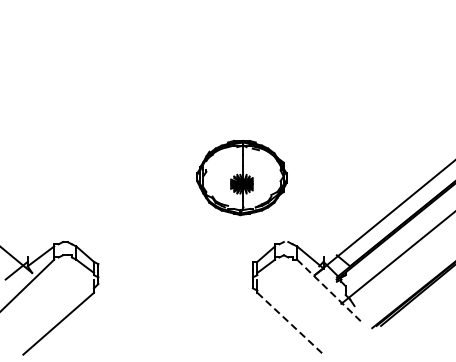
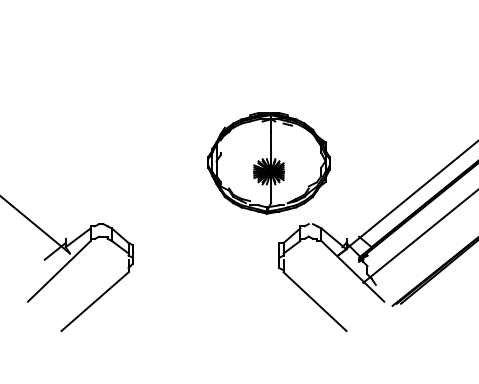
part: (241, 178) -> (268, 163), size x1.43
line: (329, 291) -> (352, 271), dashed -> solid
line: (290, 323) -> (315, 301), dashed -> solid

